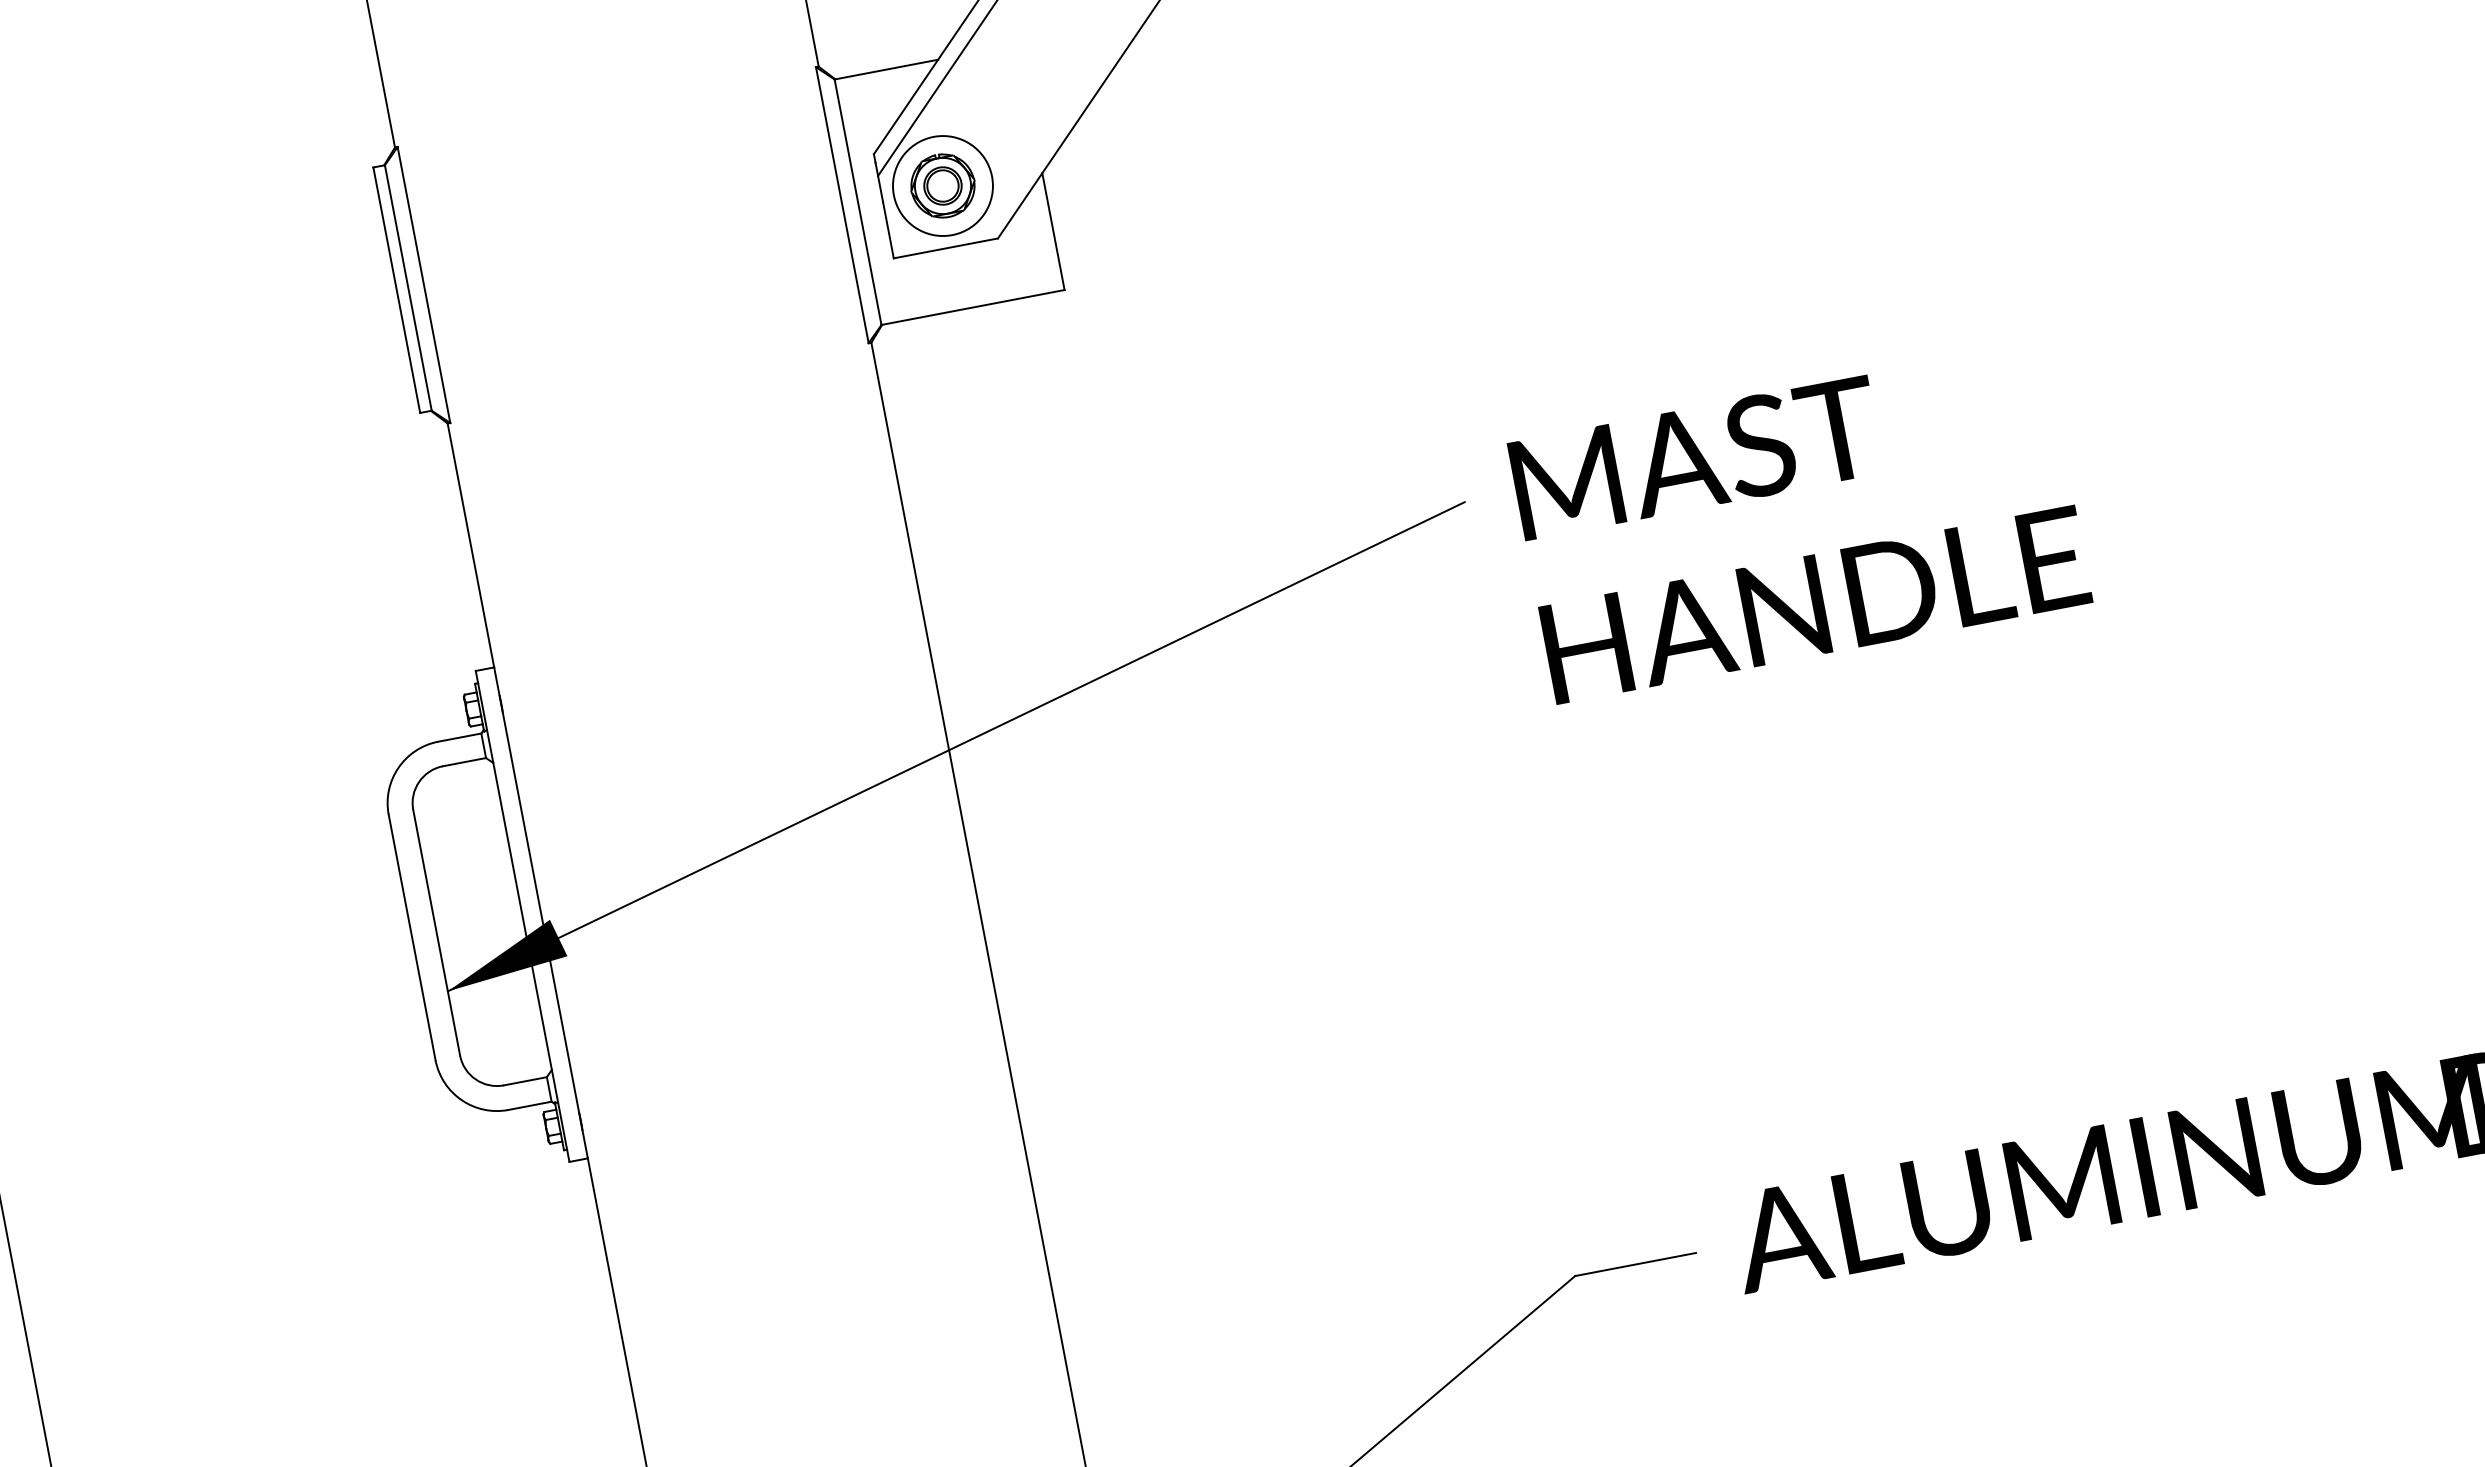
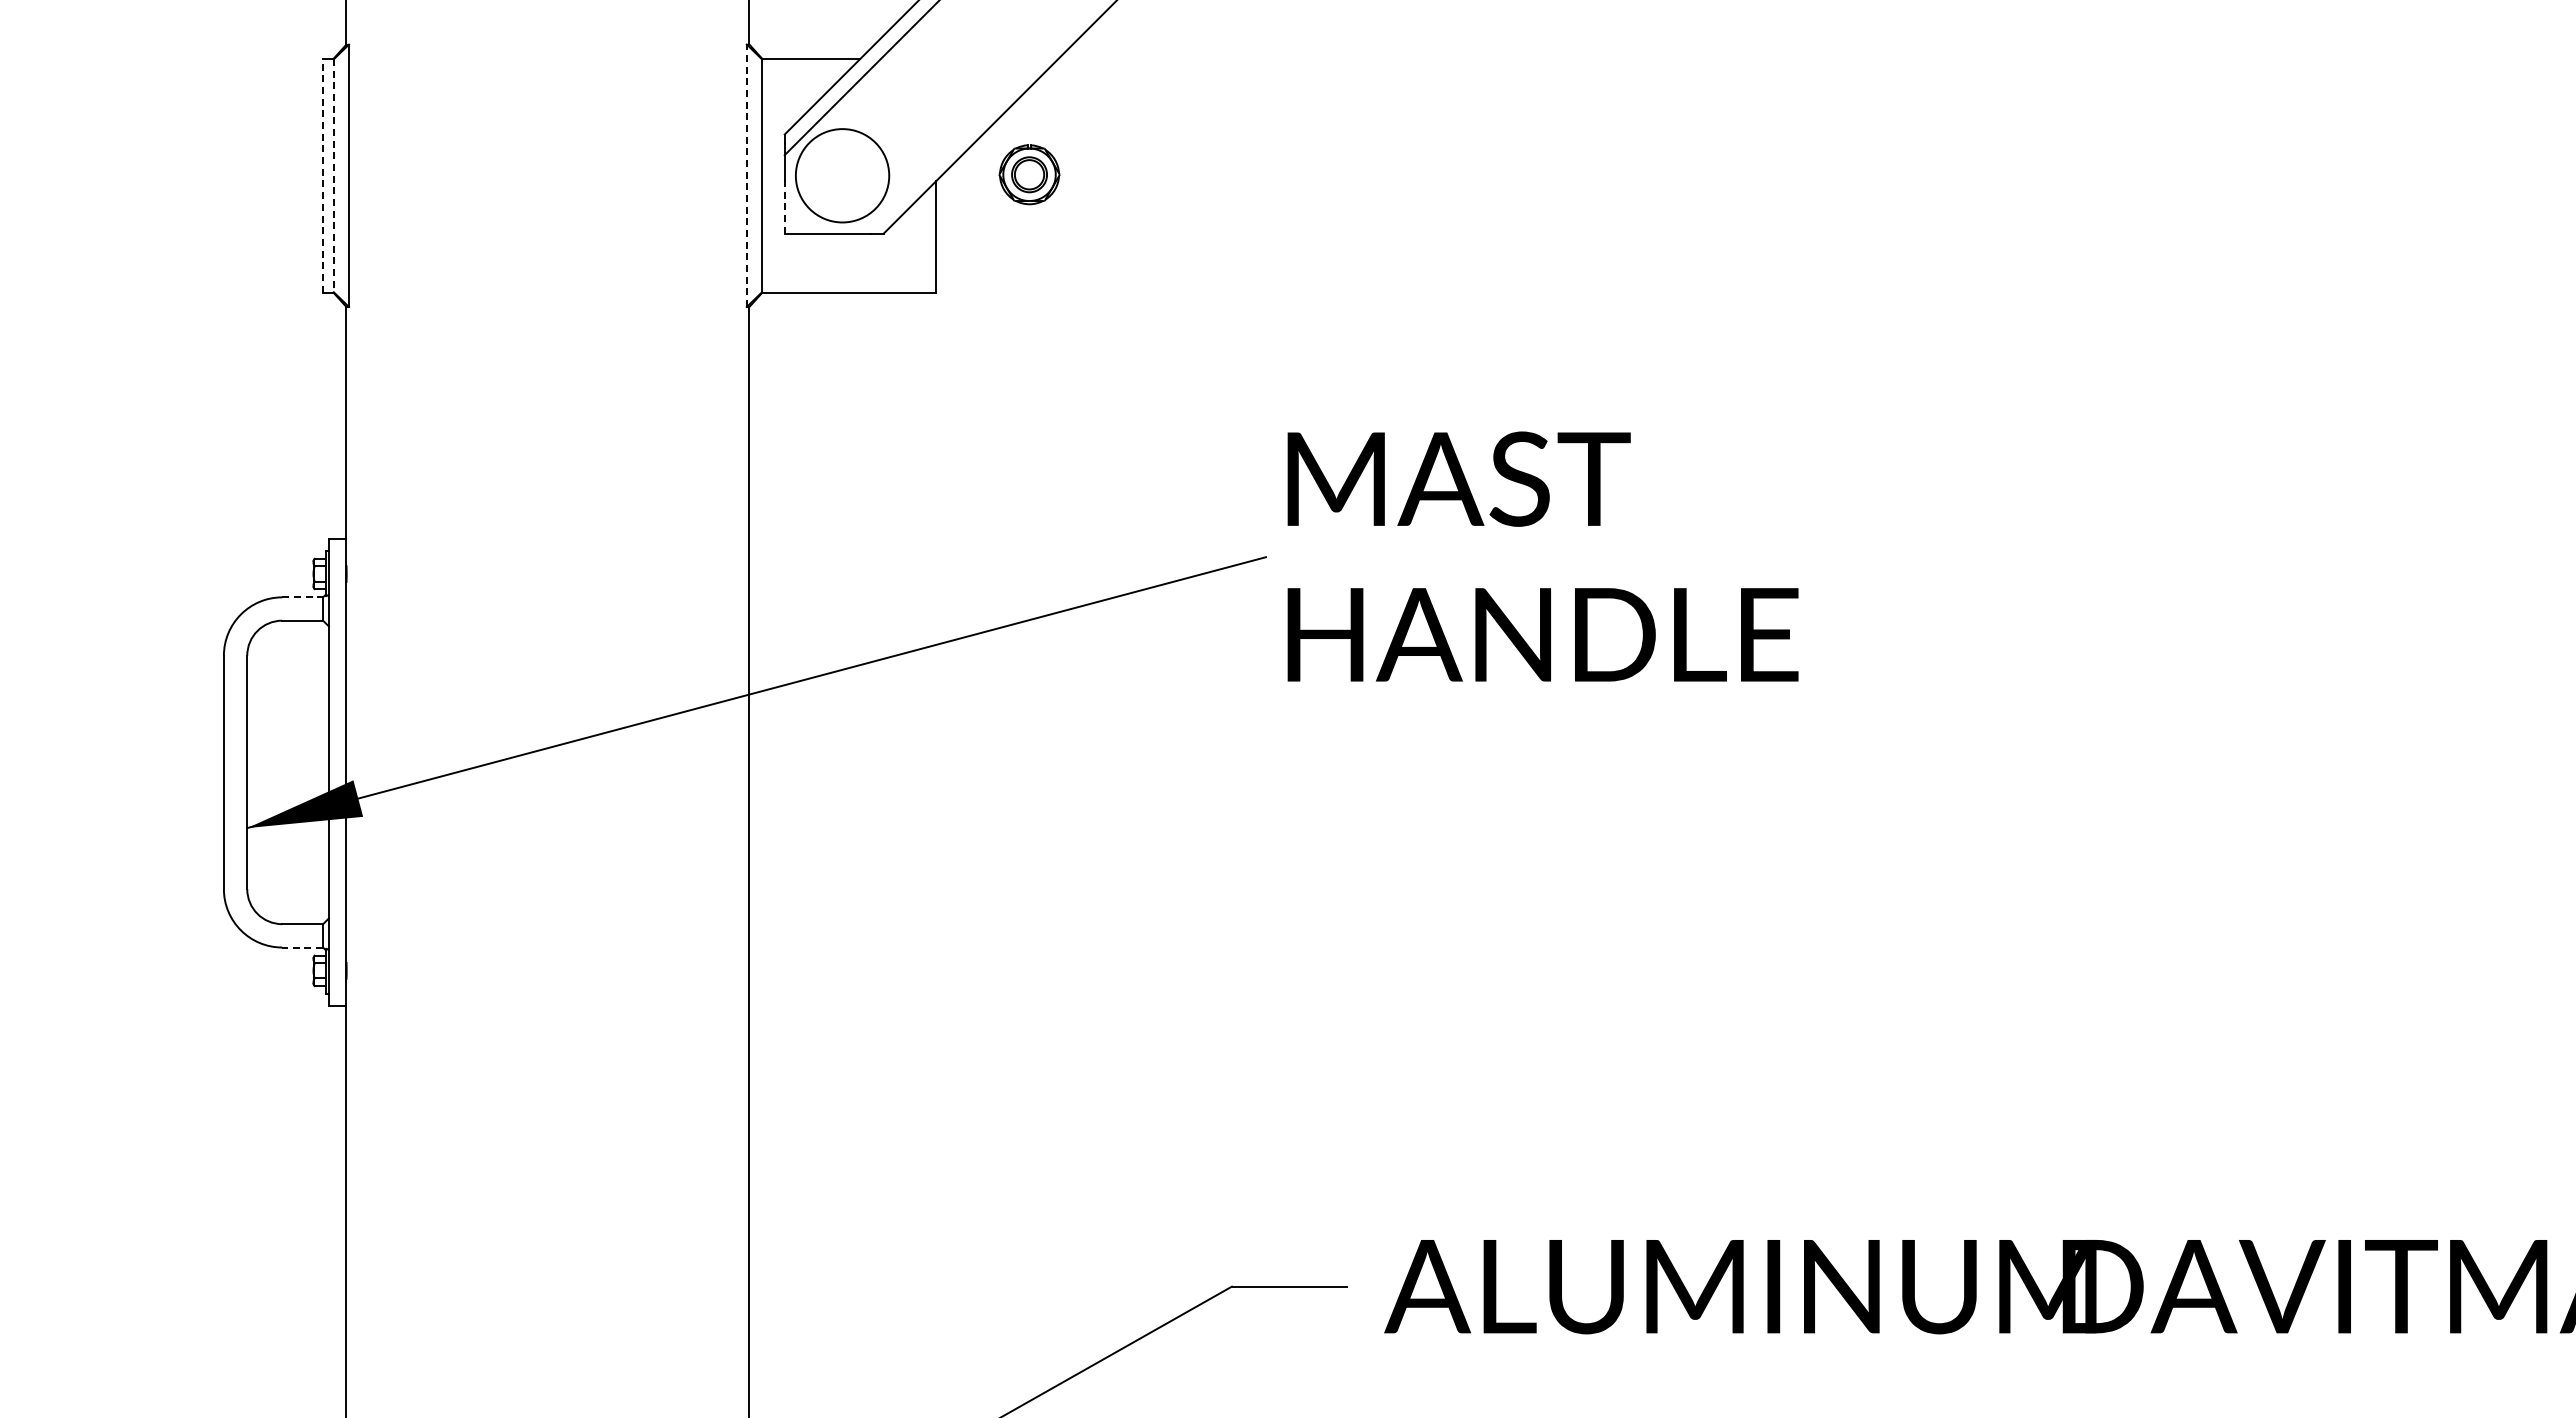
part: (942, 185) -> (1029, 174), moved
line: (841, 204) -> (746, 175), solid -> dashed
line: (888, 229) -> (784, 206), solid -> dashed
line: (408, 287) -> (334, 175), solid -> dashed
line: (397, 289) -> (323, 175), solid -> dashed
text: (1799, 522) -> (1542, 556), moved
line: (460, 737) -> (303, 597), solid -> dashed
line: (529, 1105) -> (302, 947), solid -> dashed

